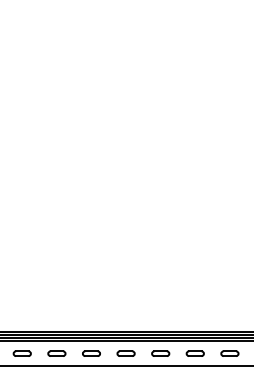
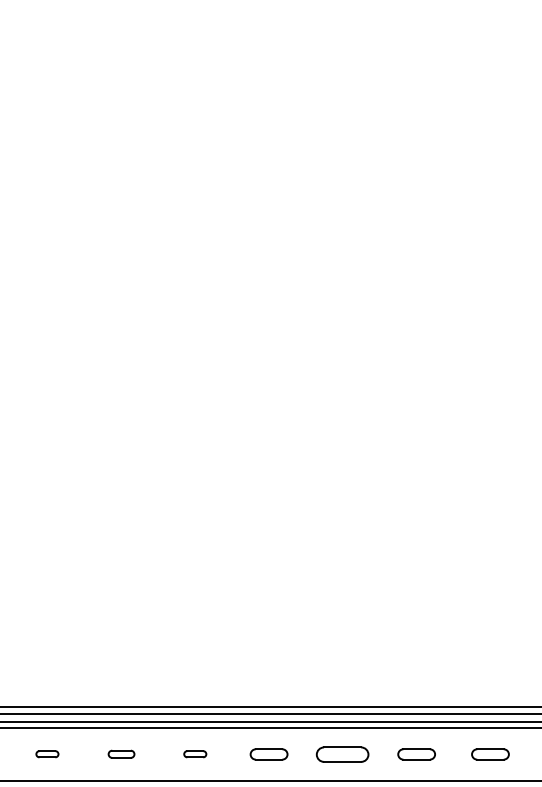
part: (21, 353) -> (45, 753), size x0.6
part: (56, 353) -> (120, 753), size x0.7
part: (91, 353) -> (195, 753), size x0.6
part: (160, 353) -> (342, 753), size x1.4

